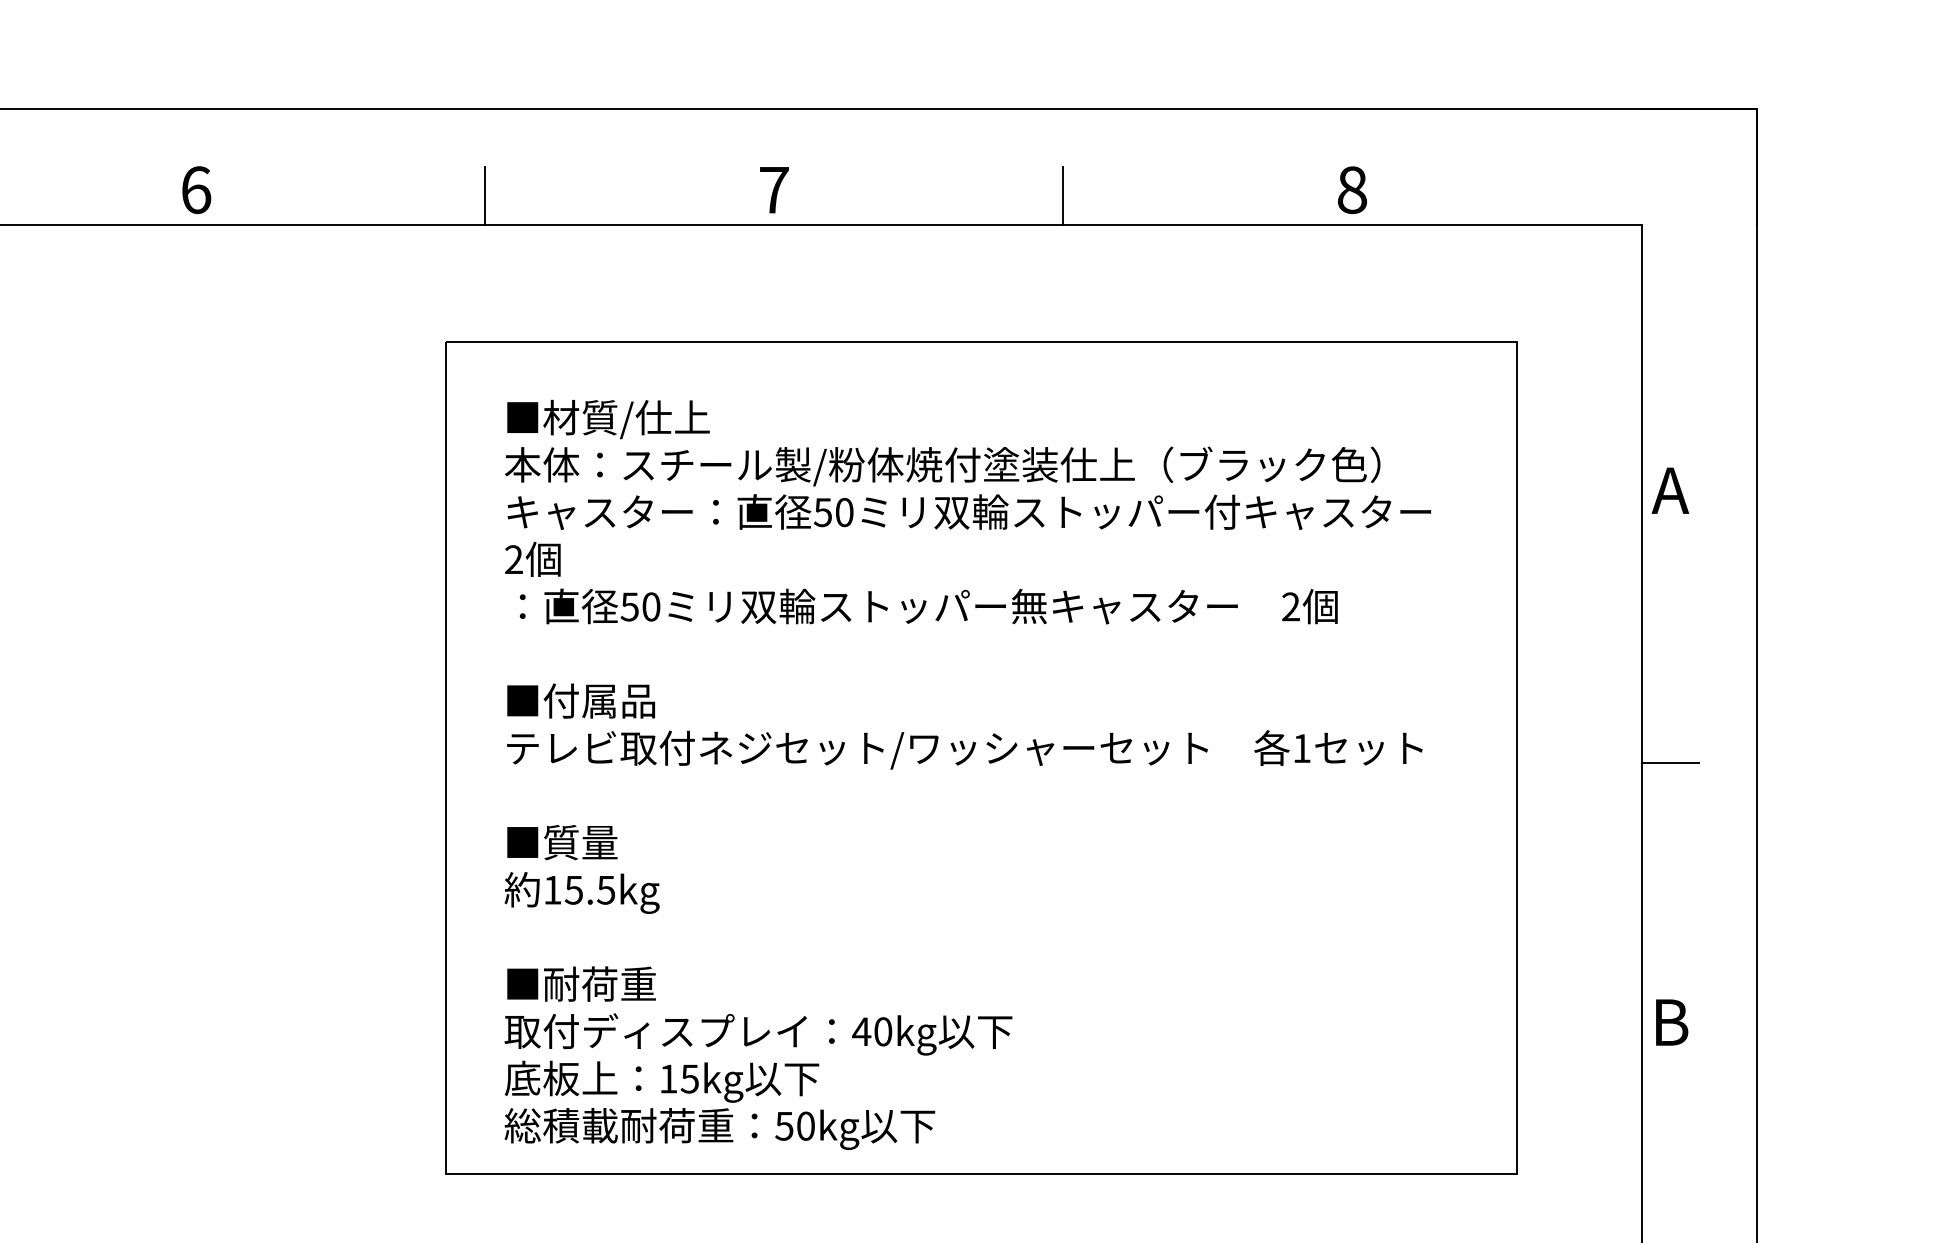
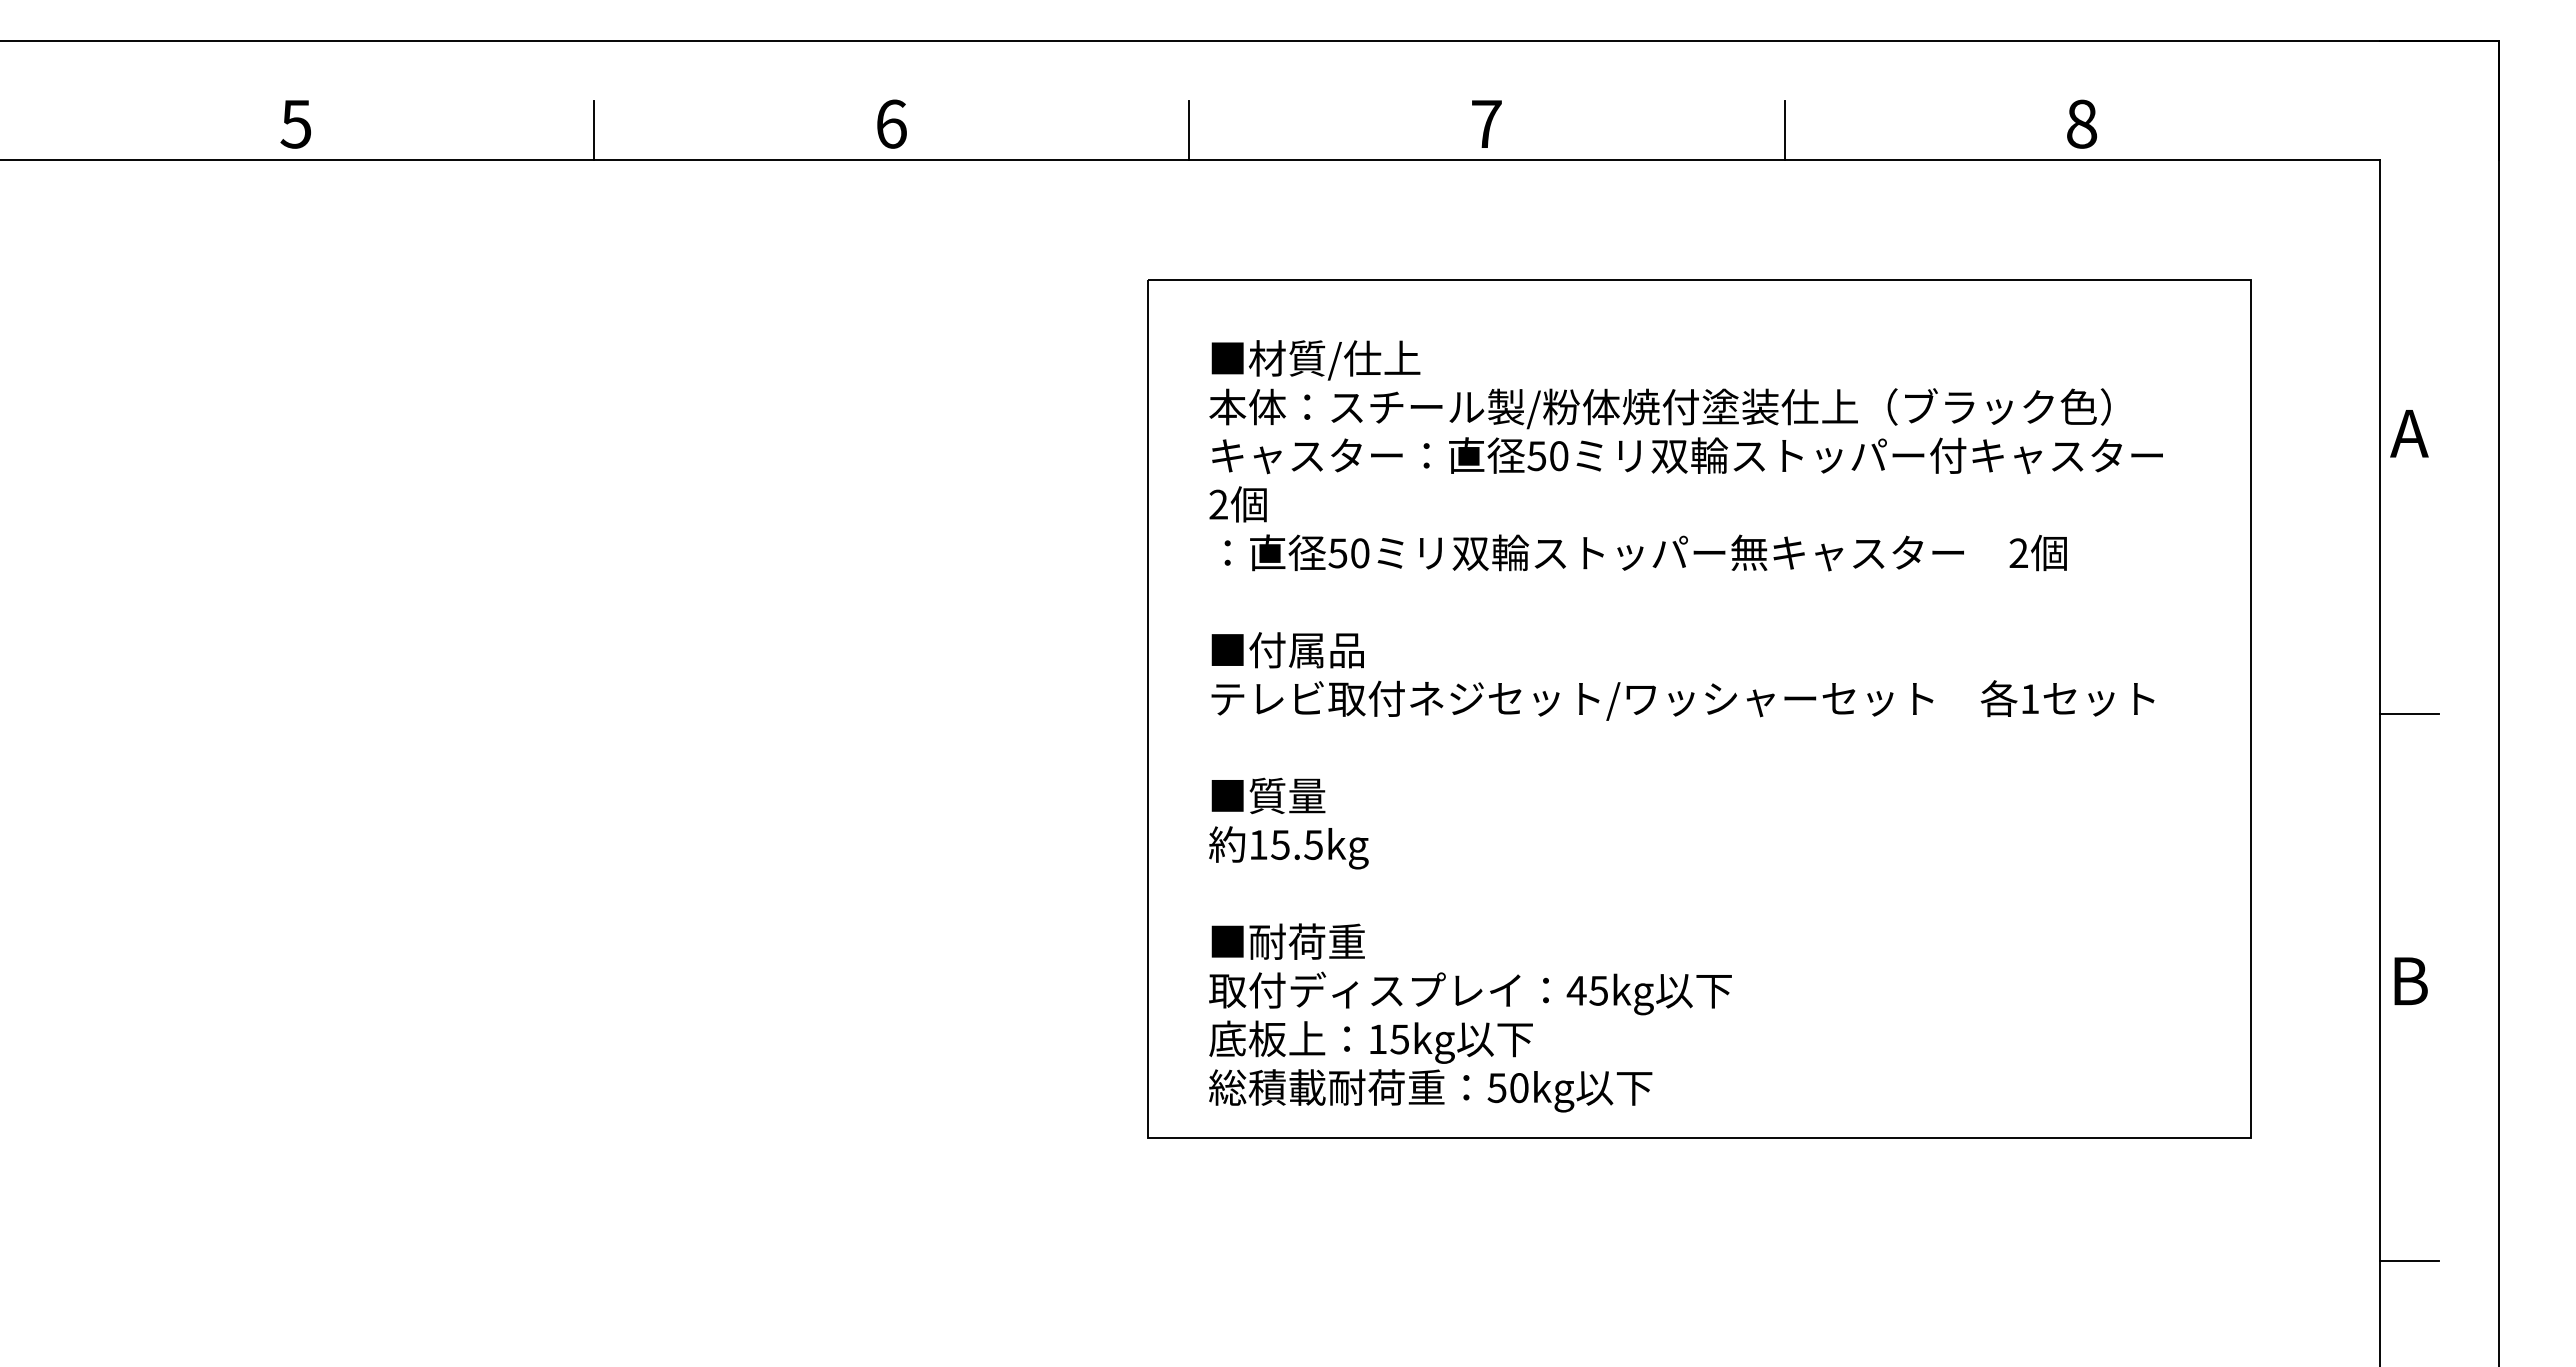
text: (882, 1031) -> (1598, 990), 40kg -> 45kg

